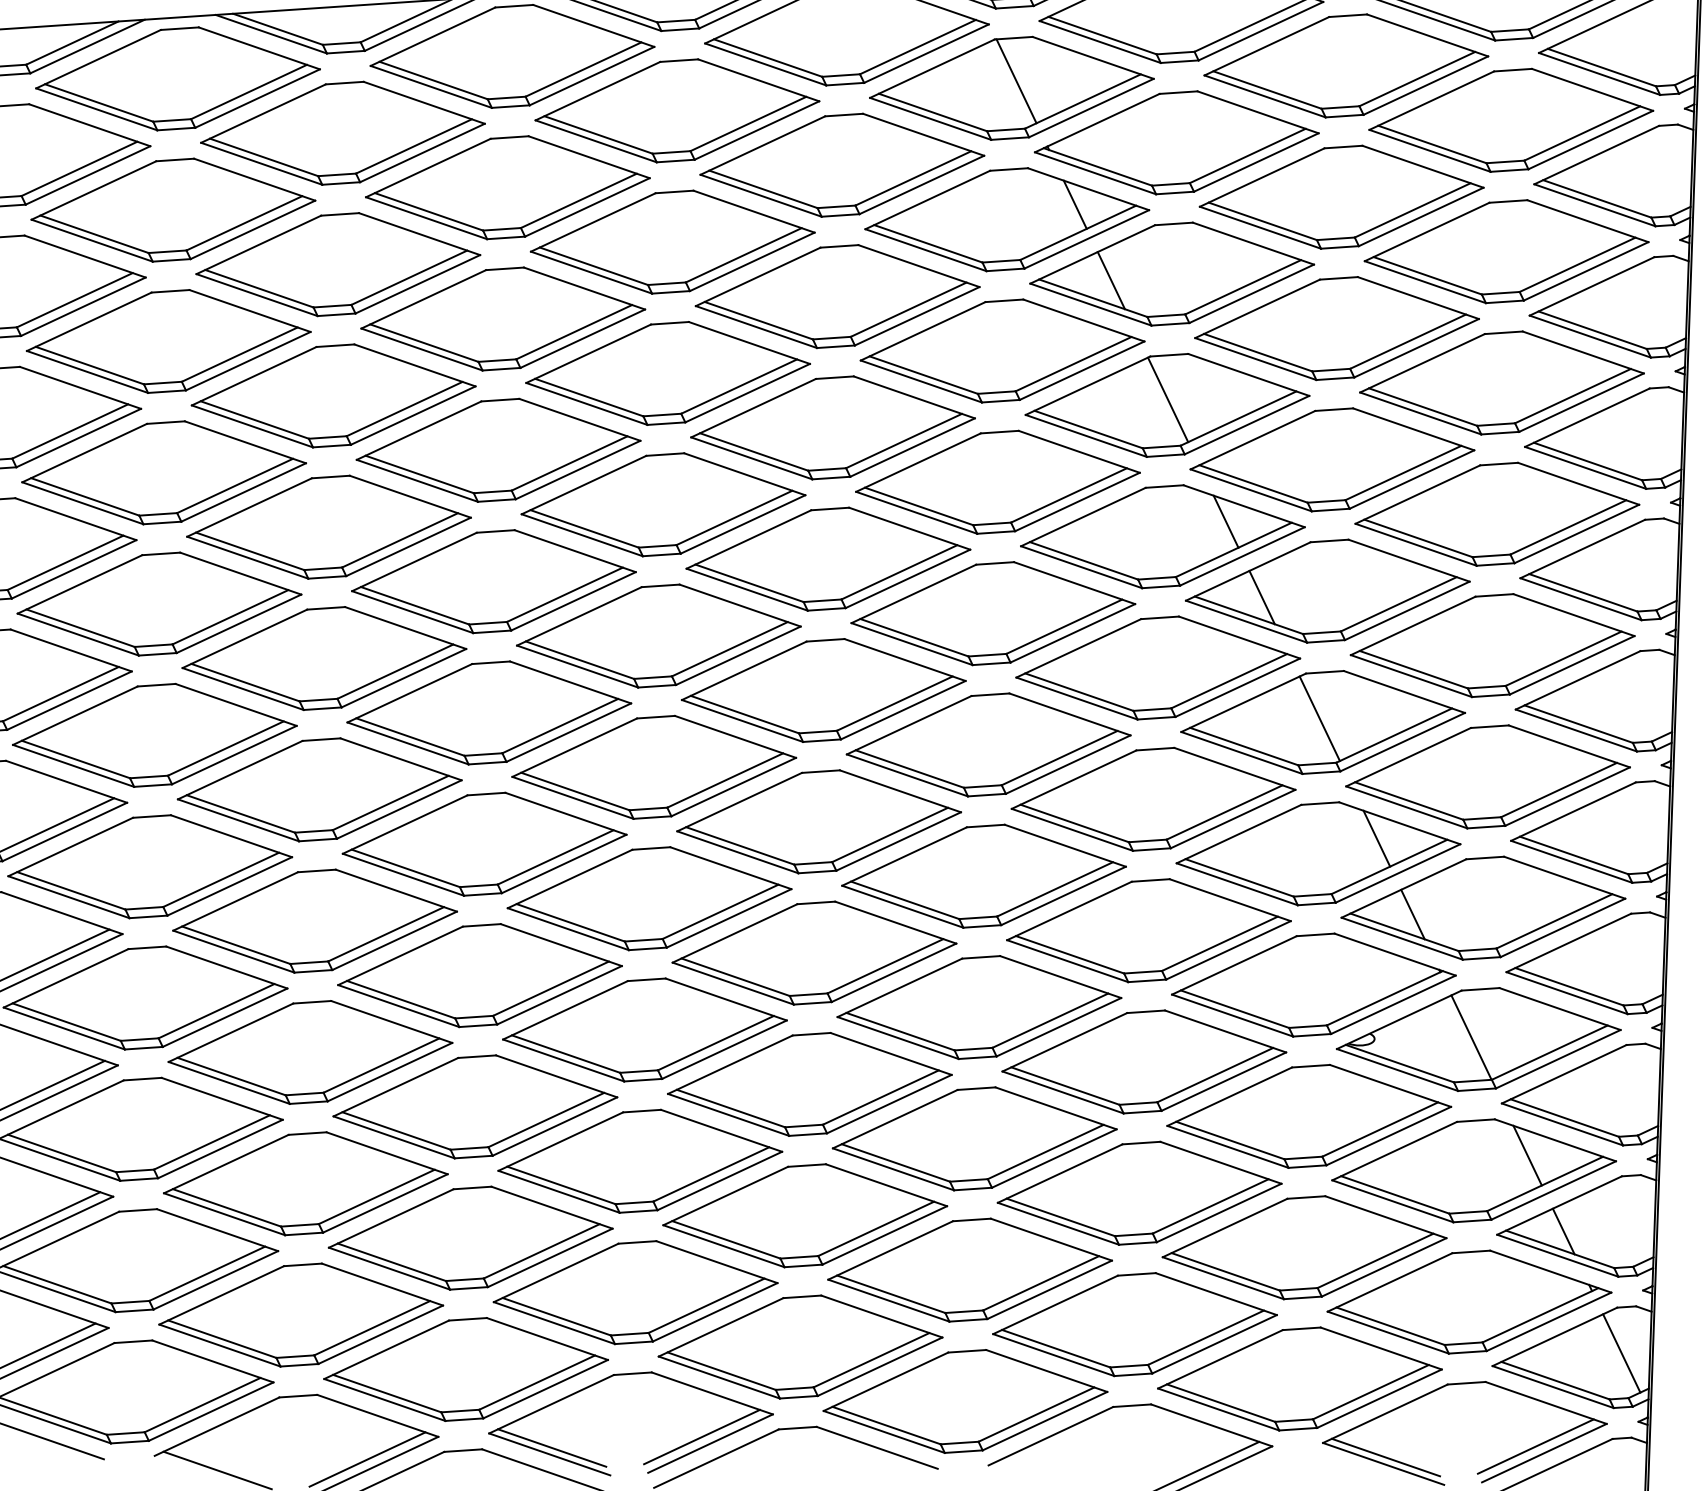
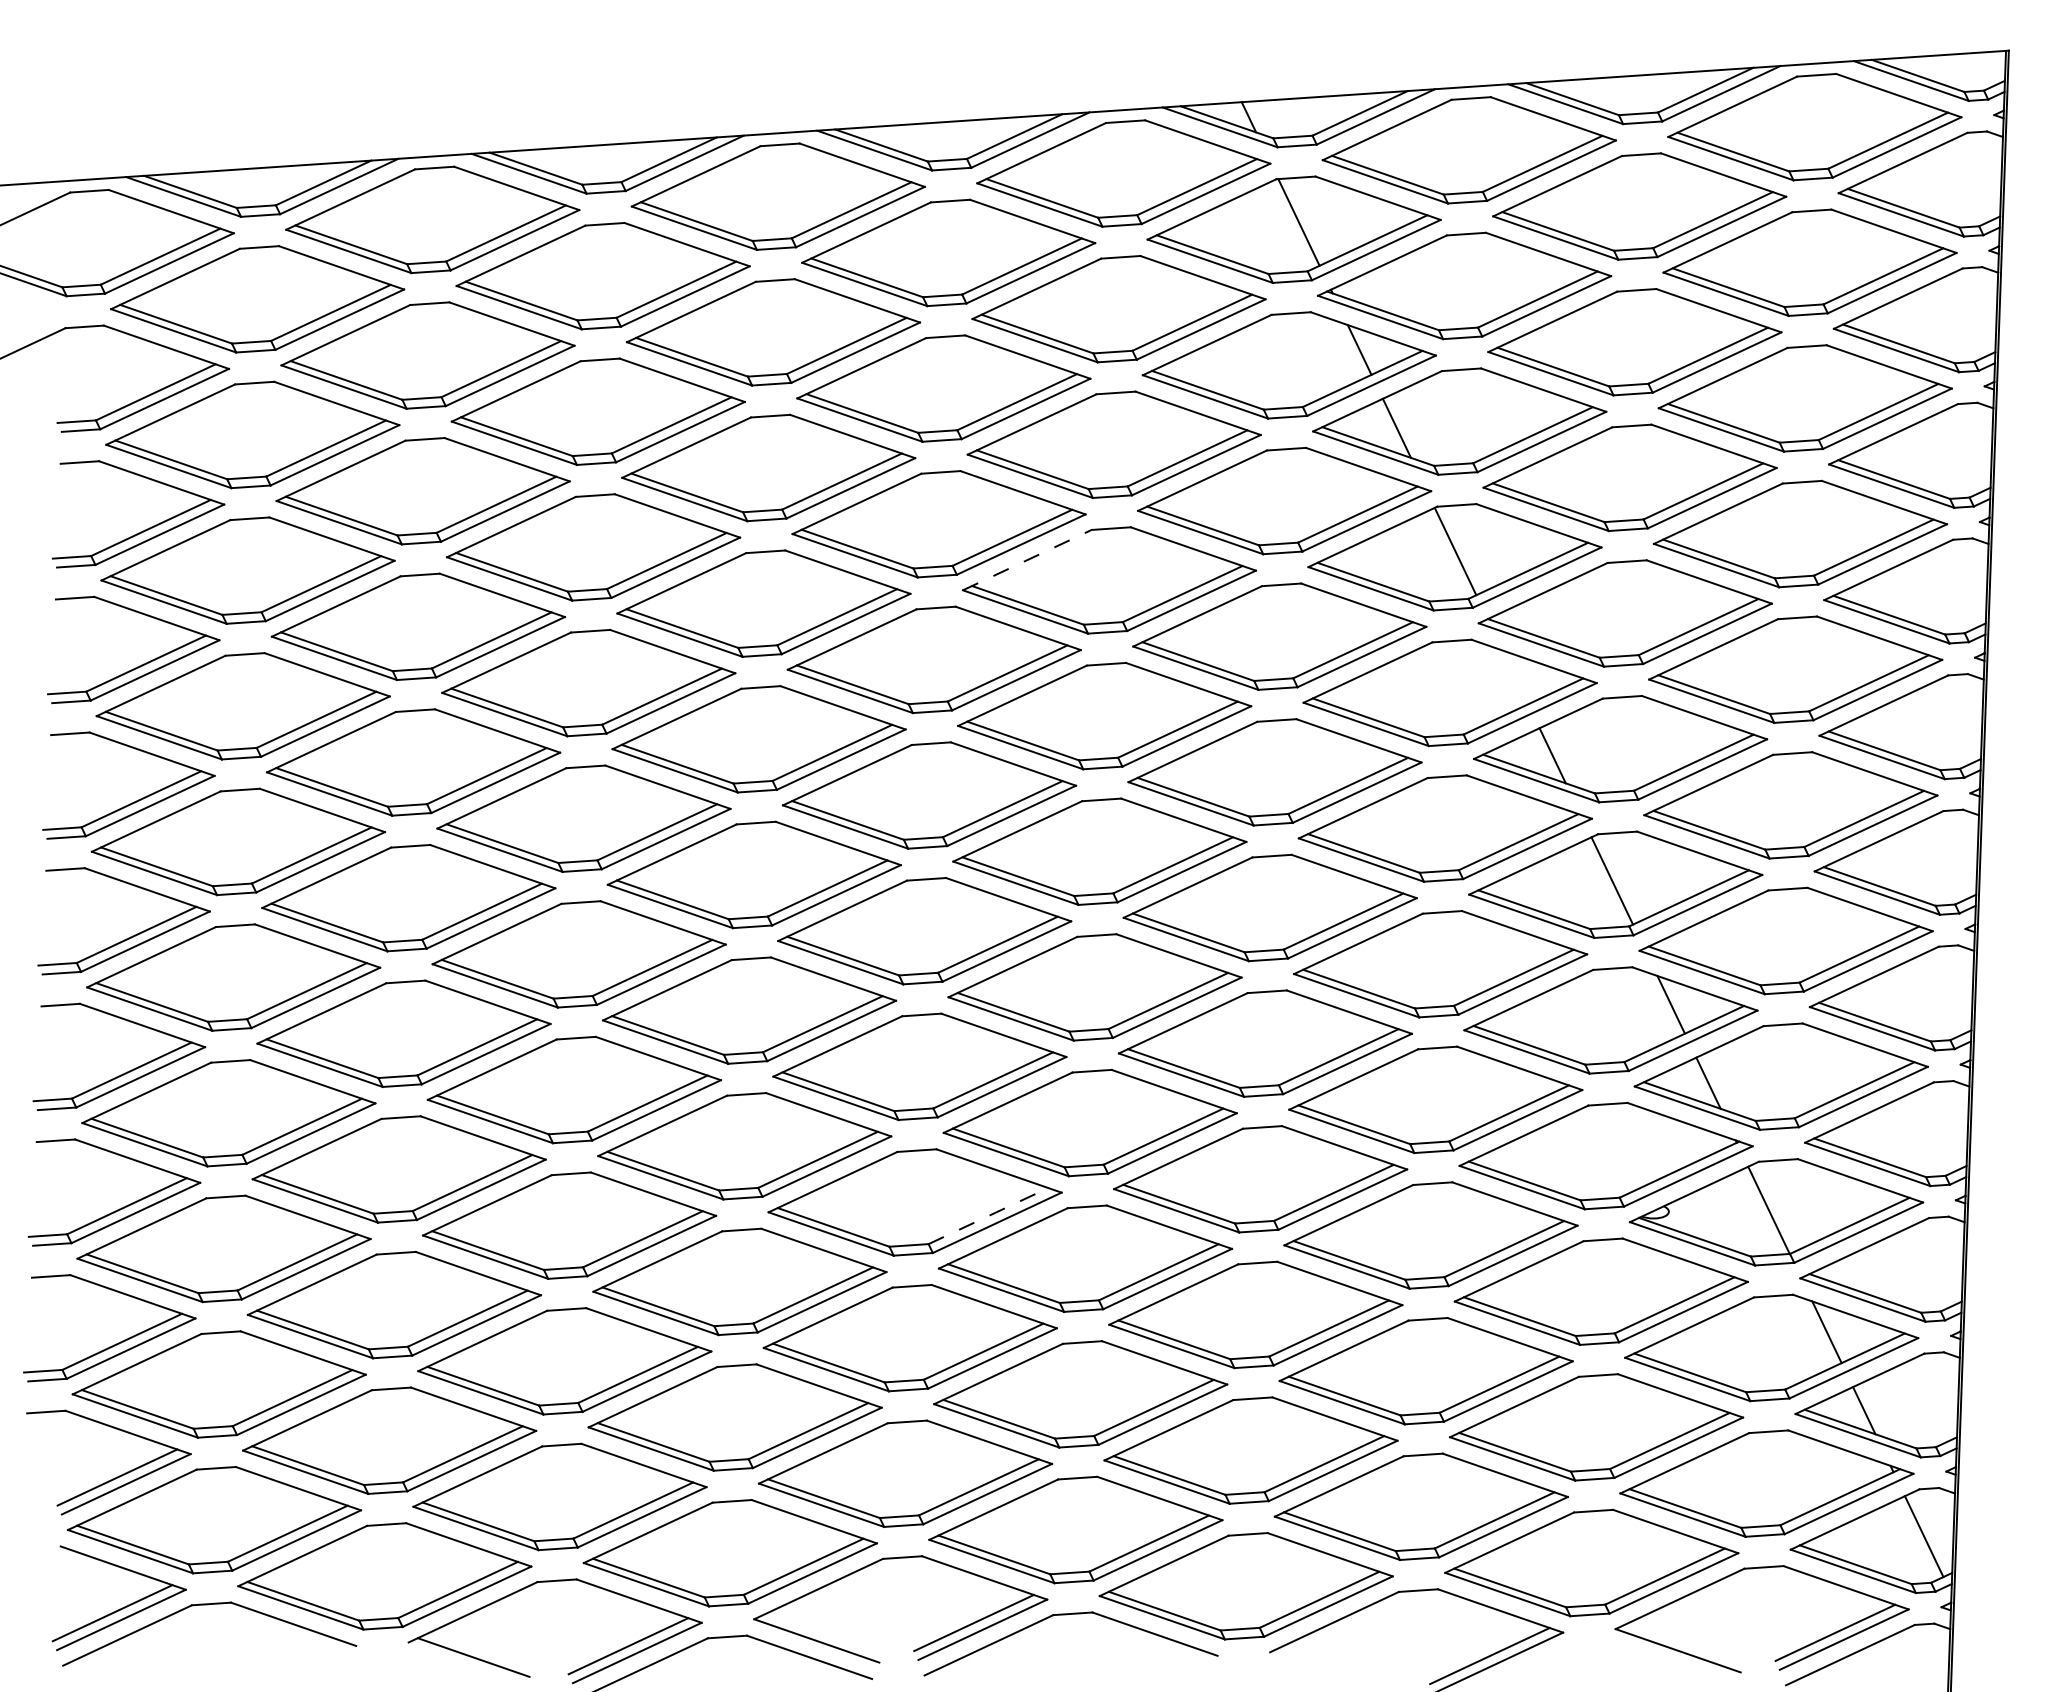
line: (753, 407) -> (1027, 559), solid -> dashed
line: (1226, 521) -> (1515, 677), removed
line: (715, 1042) -> (988, 1215), solid -> dashed
line: (552, 1447) -> (819, 1633), removed
line: (1385, 1456) -> (1680, 1643), removed

